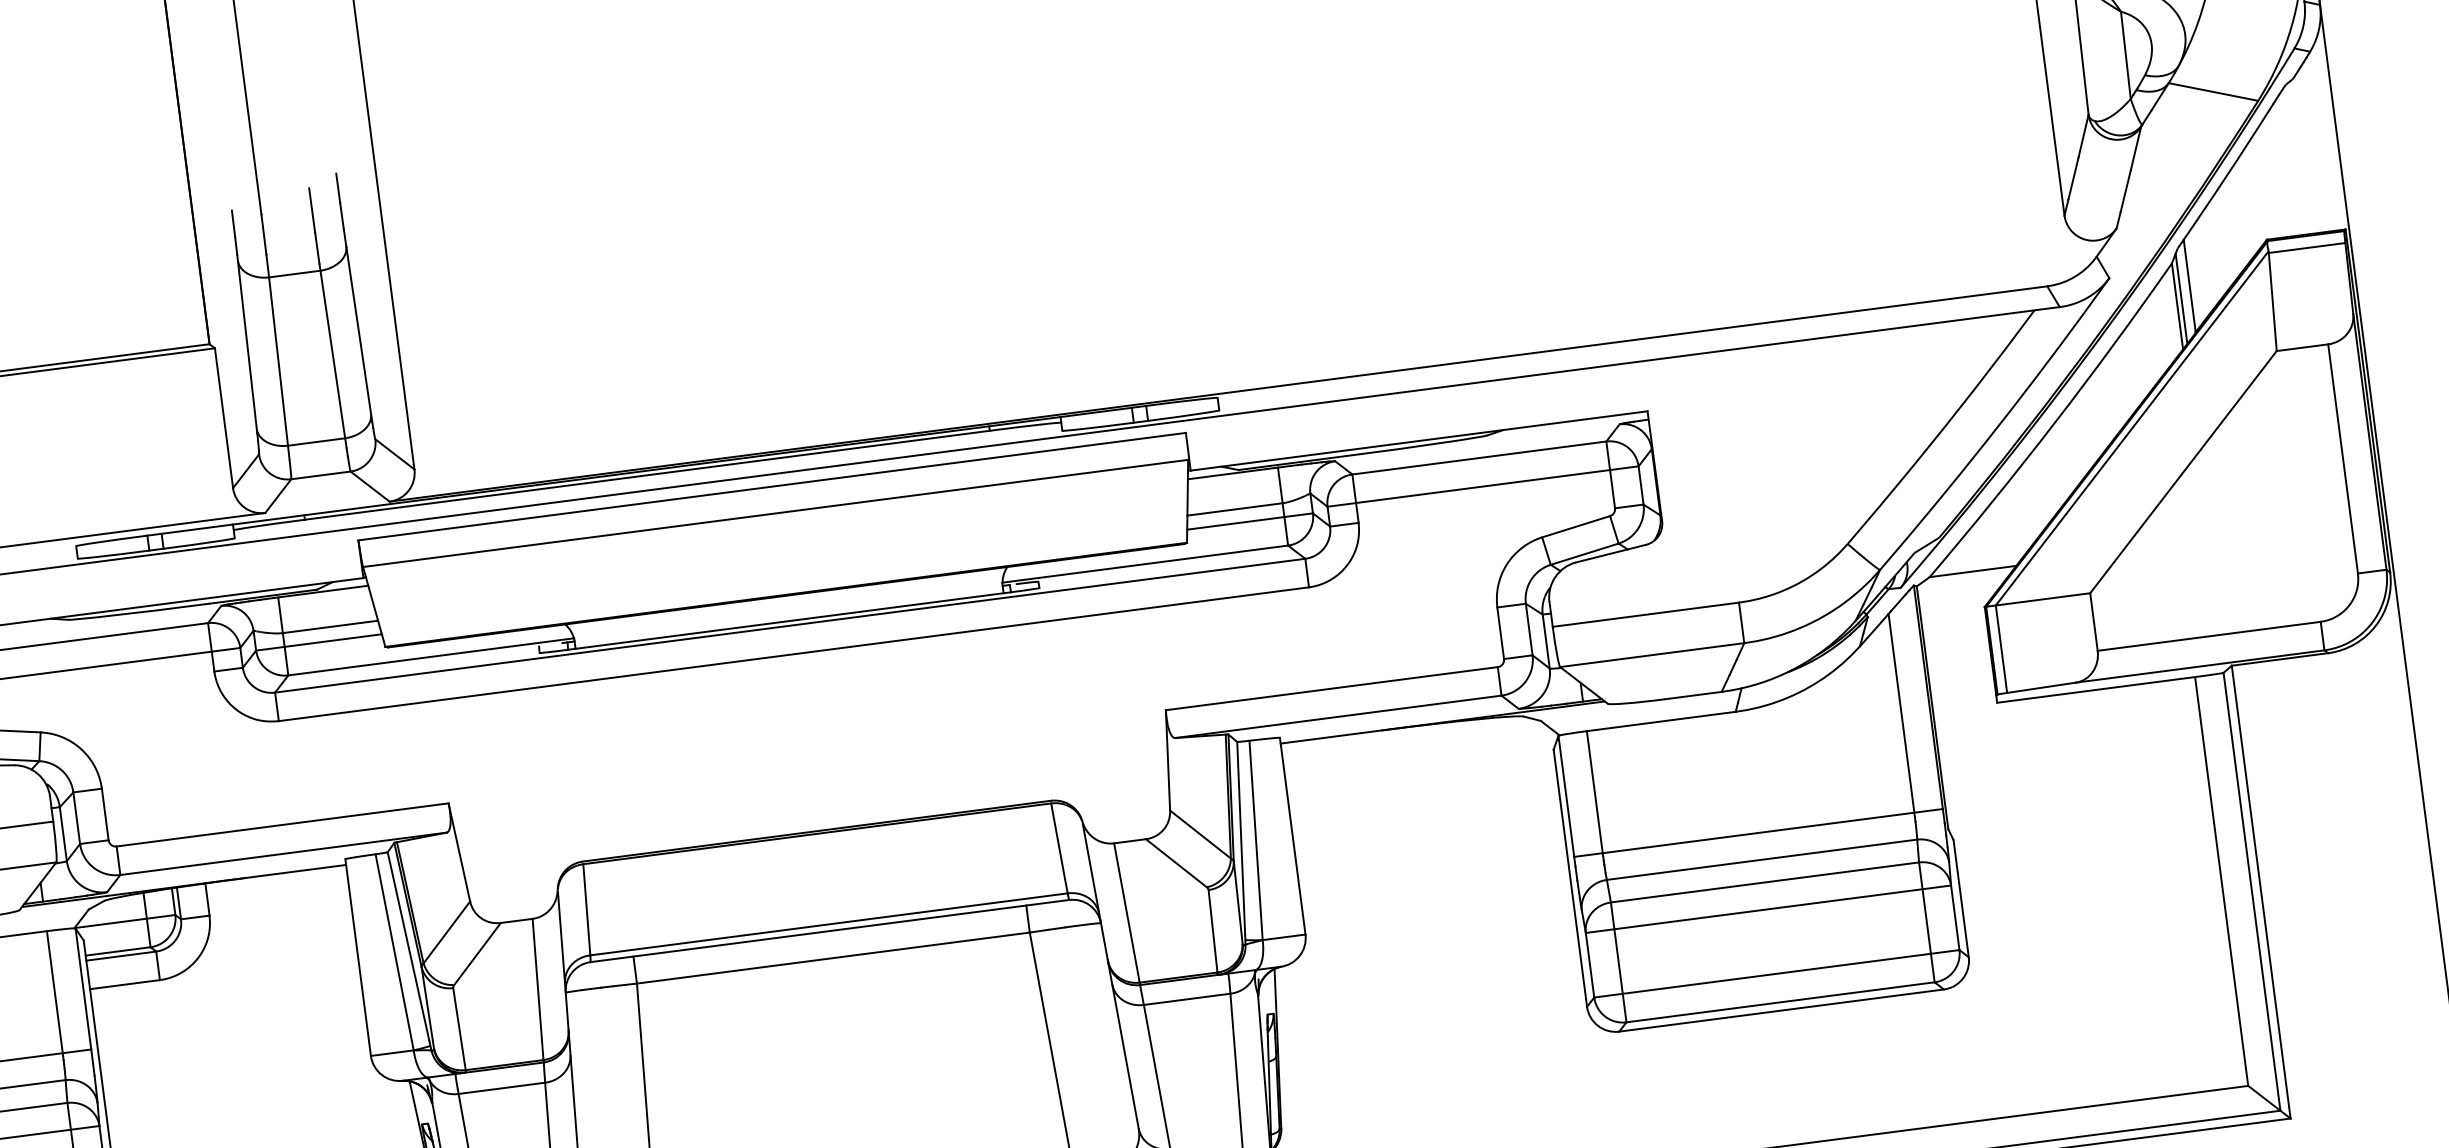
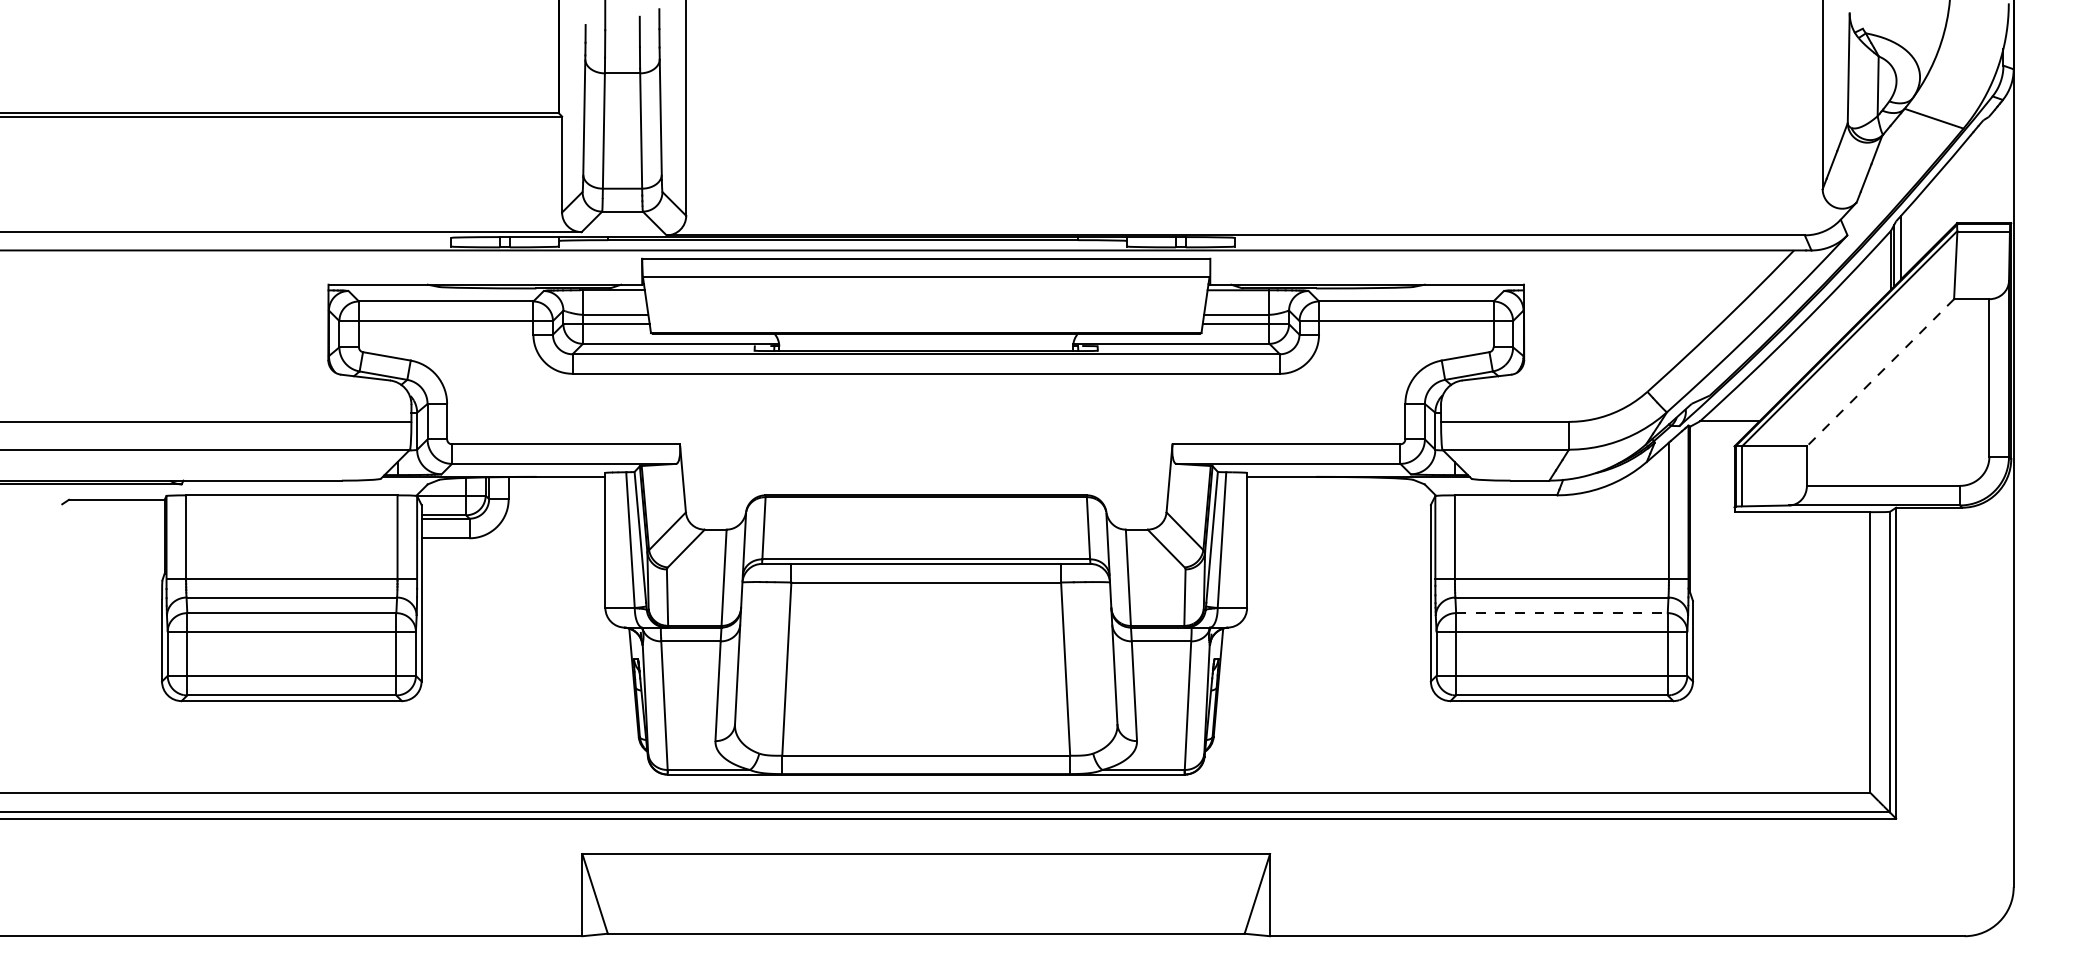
line: (2183, 473) -> (1880, 373), solid -> dashed
line: (1764, 883) -> (1561, 613), solid -> dashed

